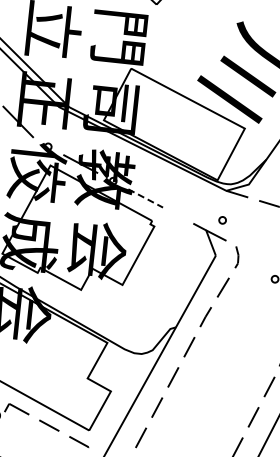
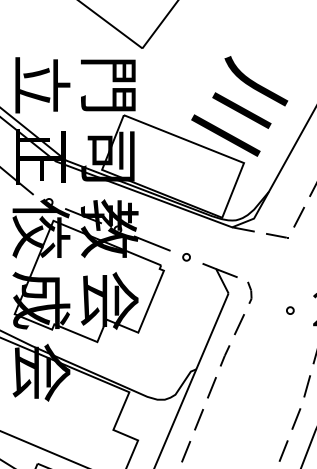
line: (145, 198) -> (152, 243), dashed -> solid
circle: (222, 220) -> (186, 257), moved

